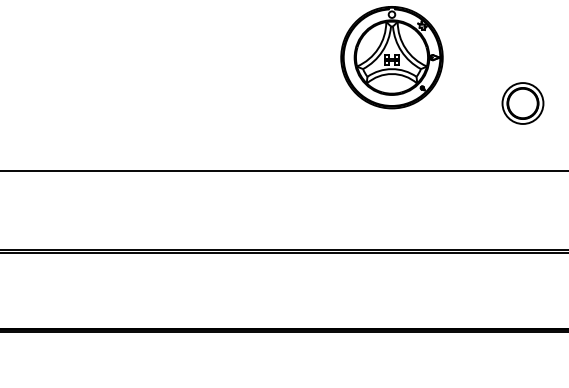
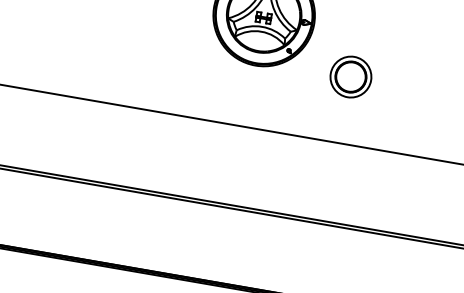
part: (522, 103) -> (350, 76), moved

